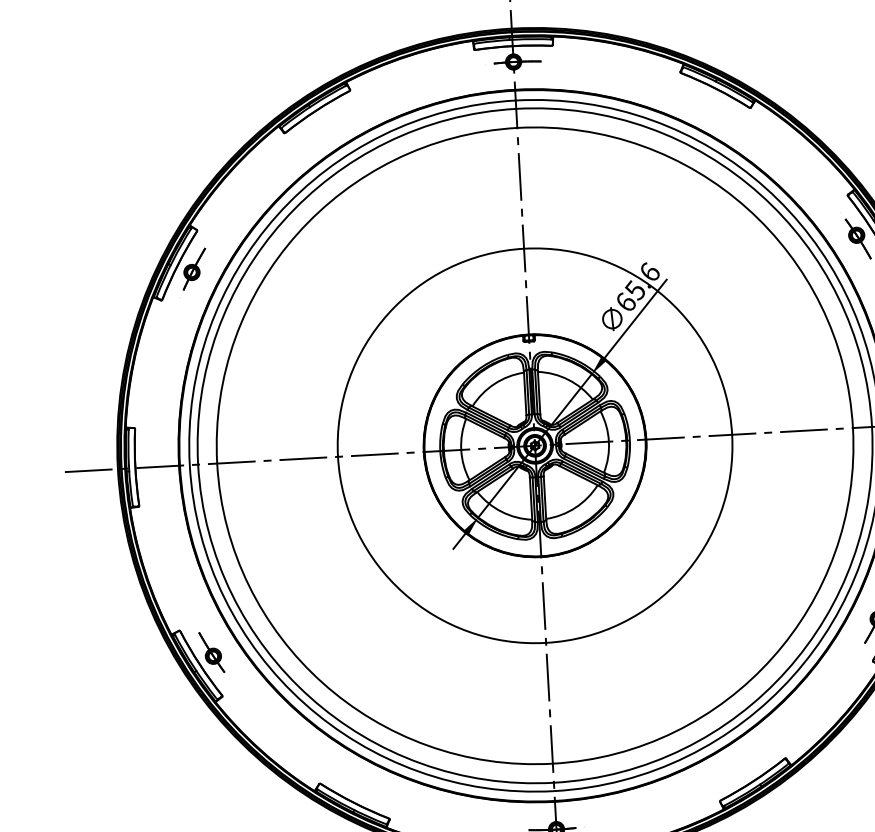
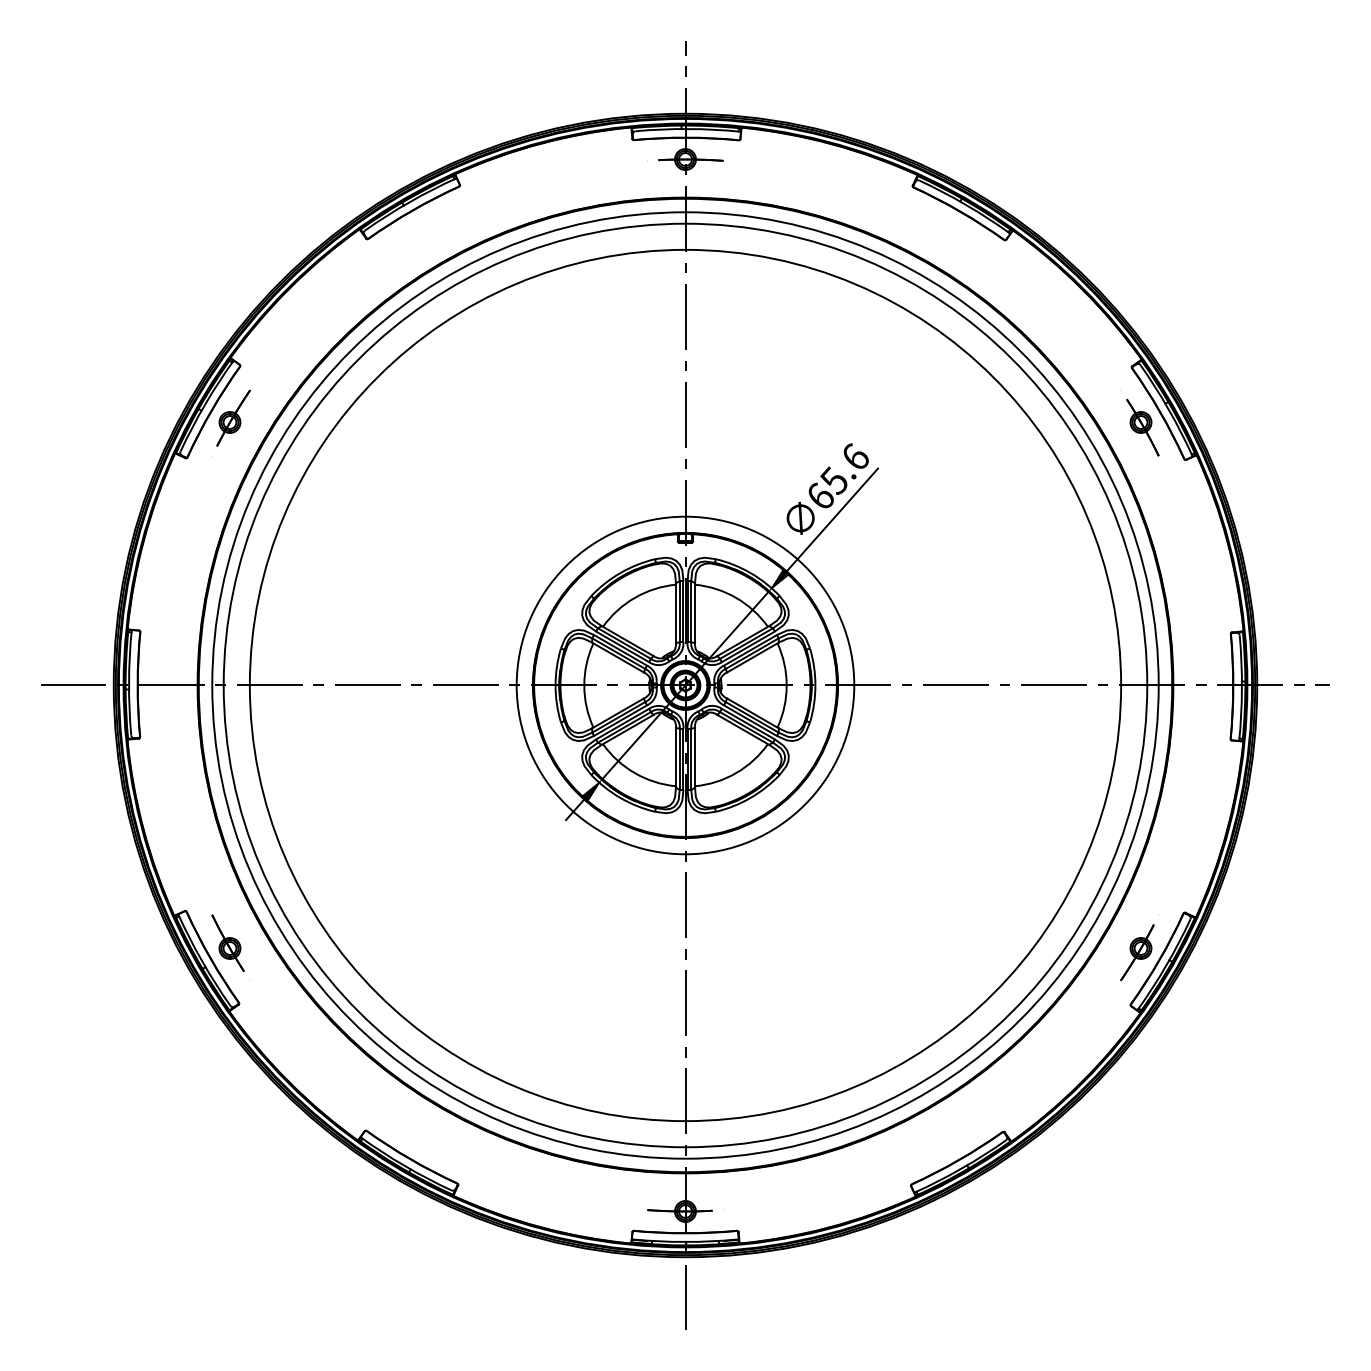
circle: (535, 445) -> (685, 685), size x0.62

